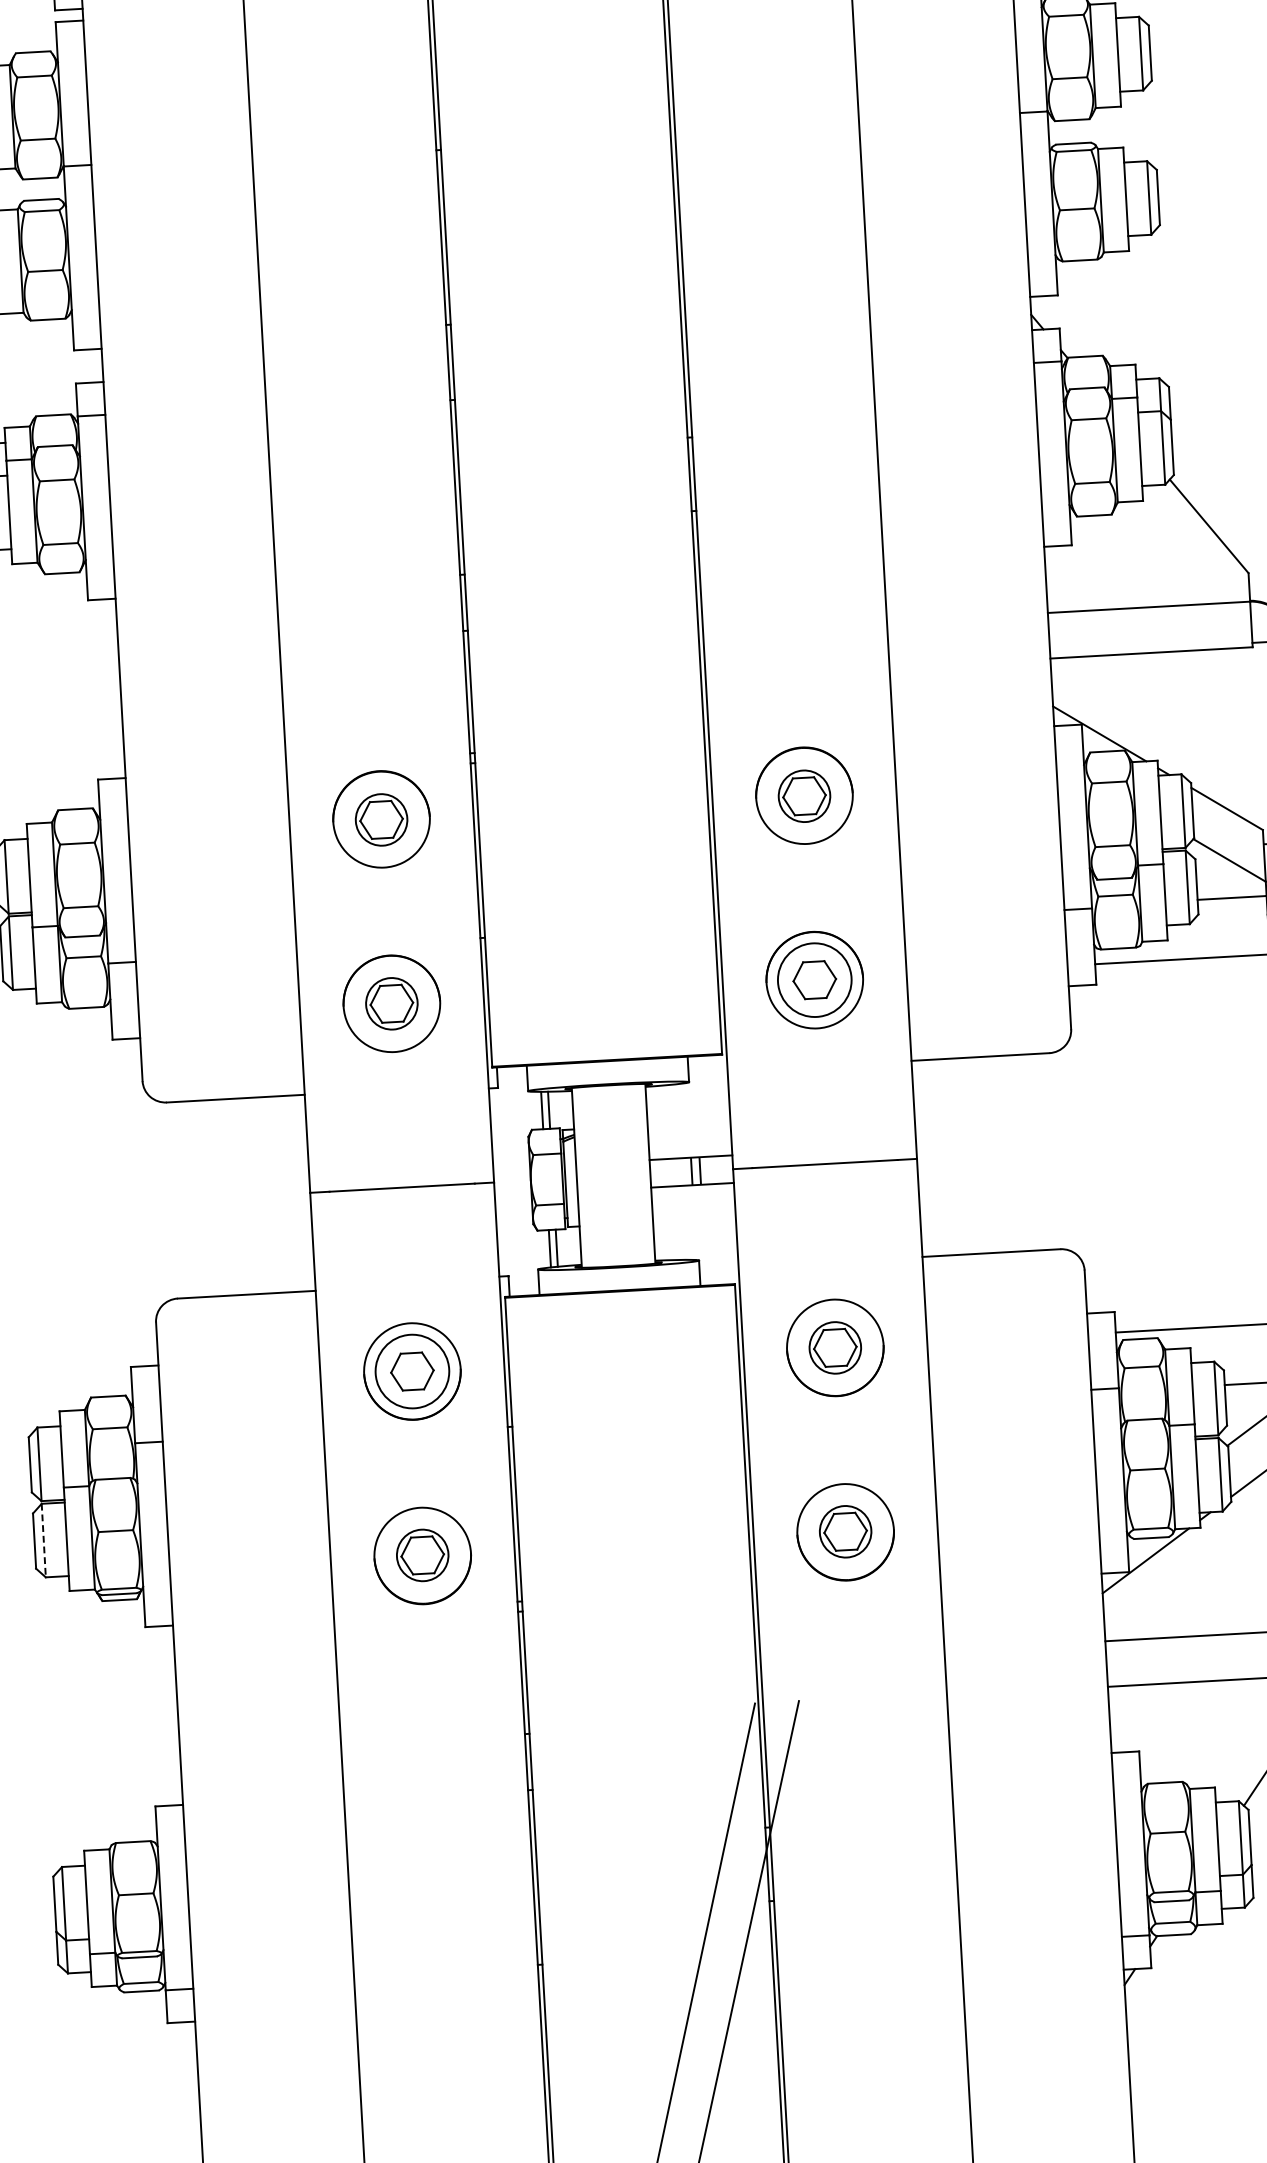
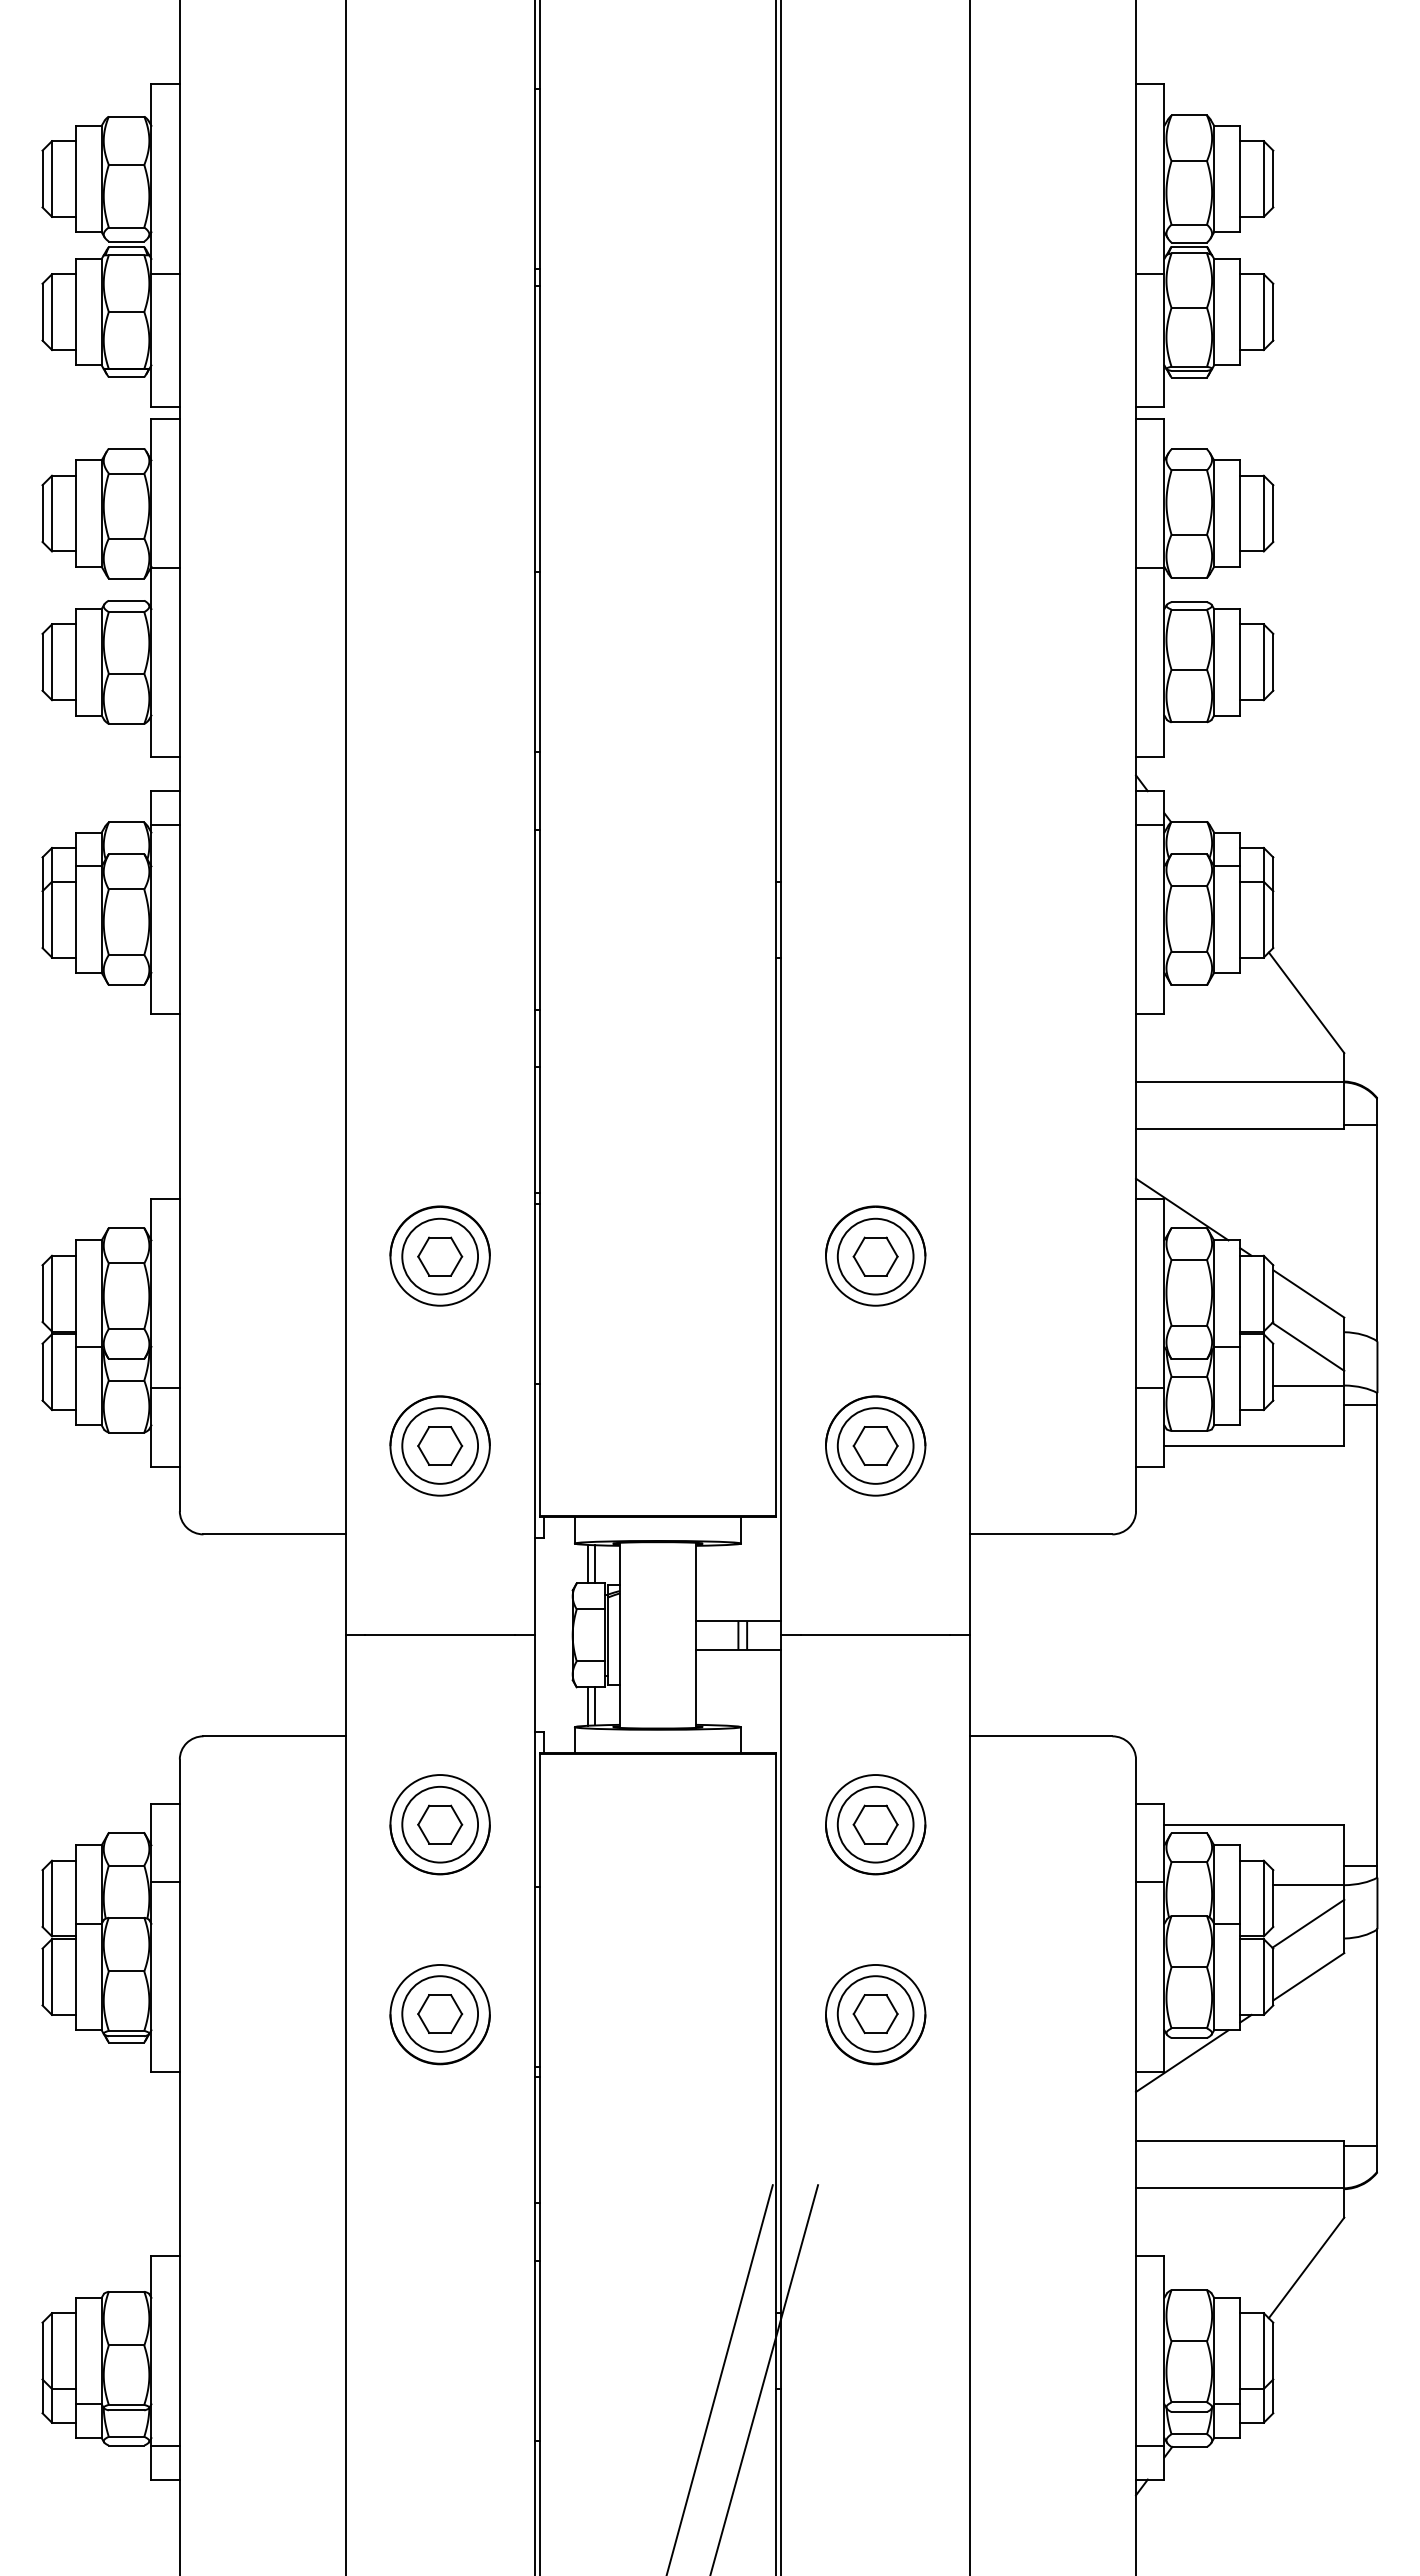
circle: (804, 796) -> (875, 1256), size x1.43
circle: (381, 819) -> (440, 1256), size x1.43
circle: (392, 1003) -> (440, 1445), size x1.43
circle: (835, 1347) -> (875, 1824), size x1.43
circle: (845, 1531) -> (875, 2013), size x1.43
line: (44, 1540) -> (52, 1977), dashed -> solid
circle: (423, 1554) -> (440, 2013), size x1.43

